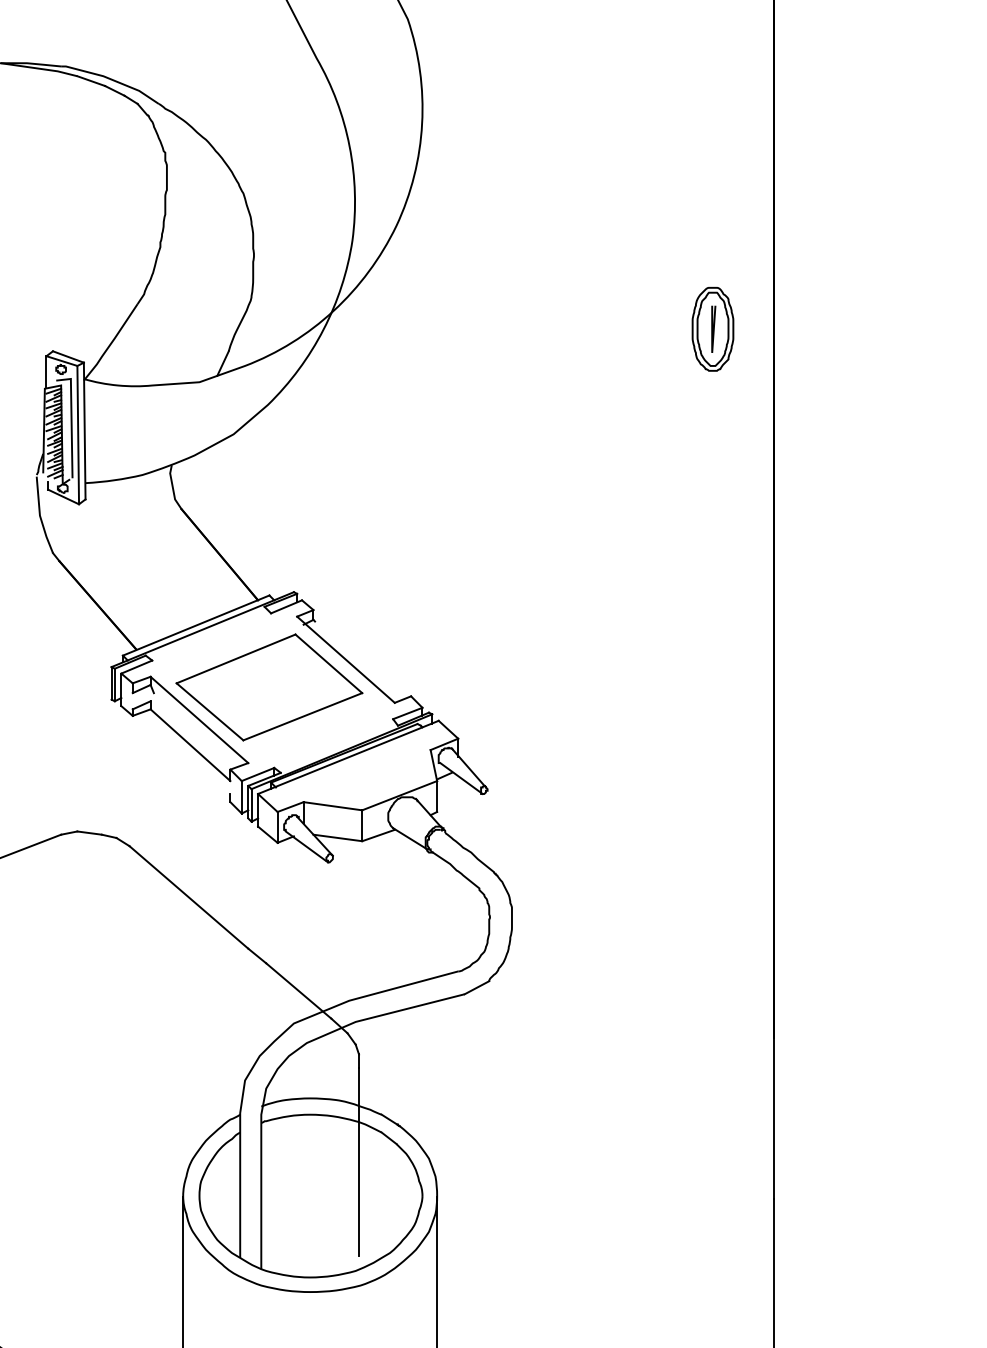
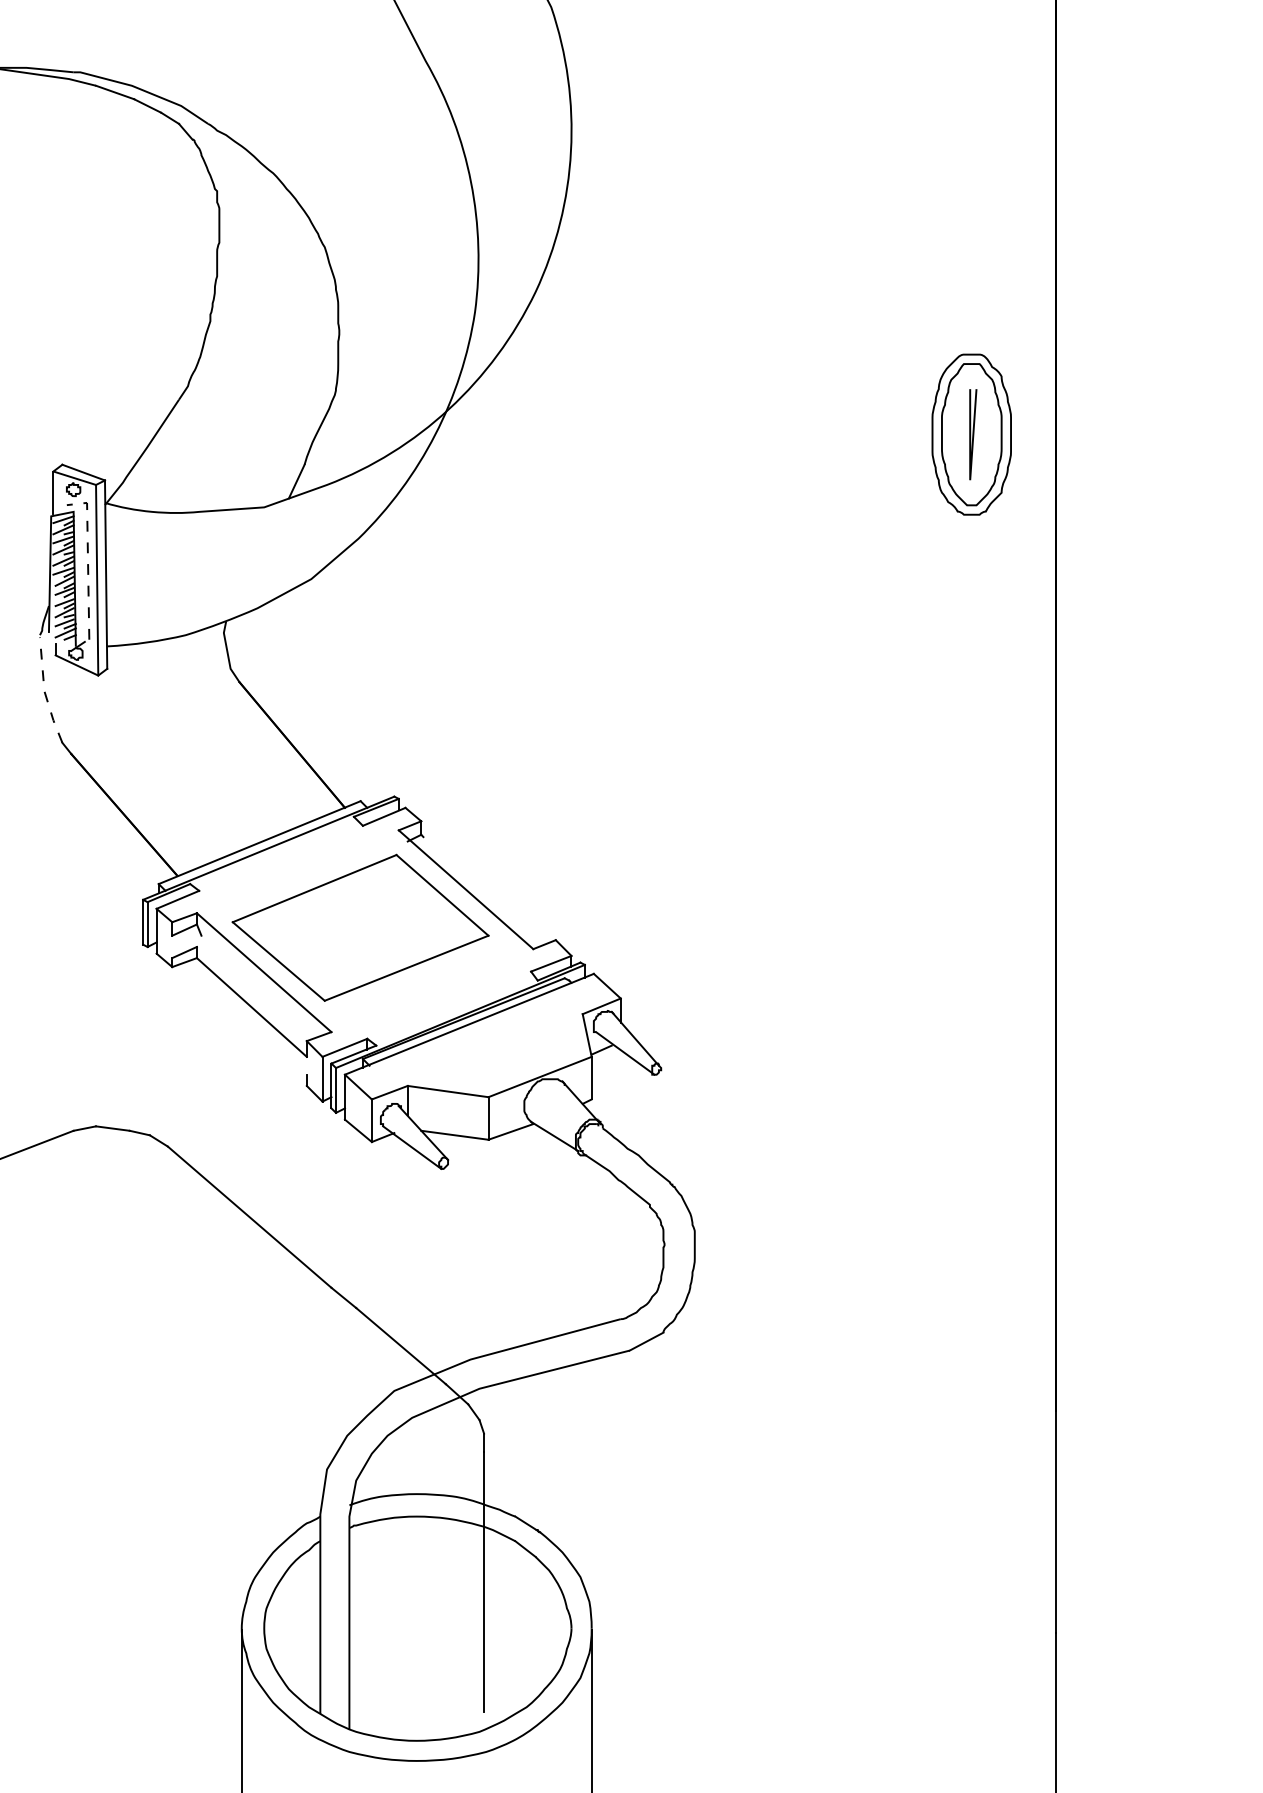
part: (712, 328) -> (971, 433), size x1.4
line: (71, 420) -> (87, 560), solid -> dashed
line: (39, 515) -> (43, 690), solid -> dashed

